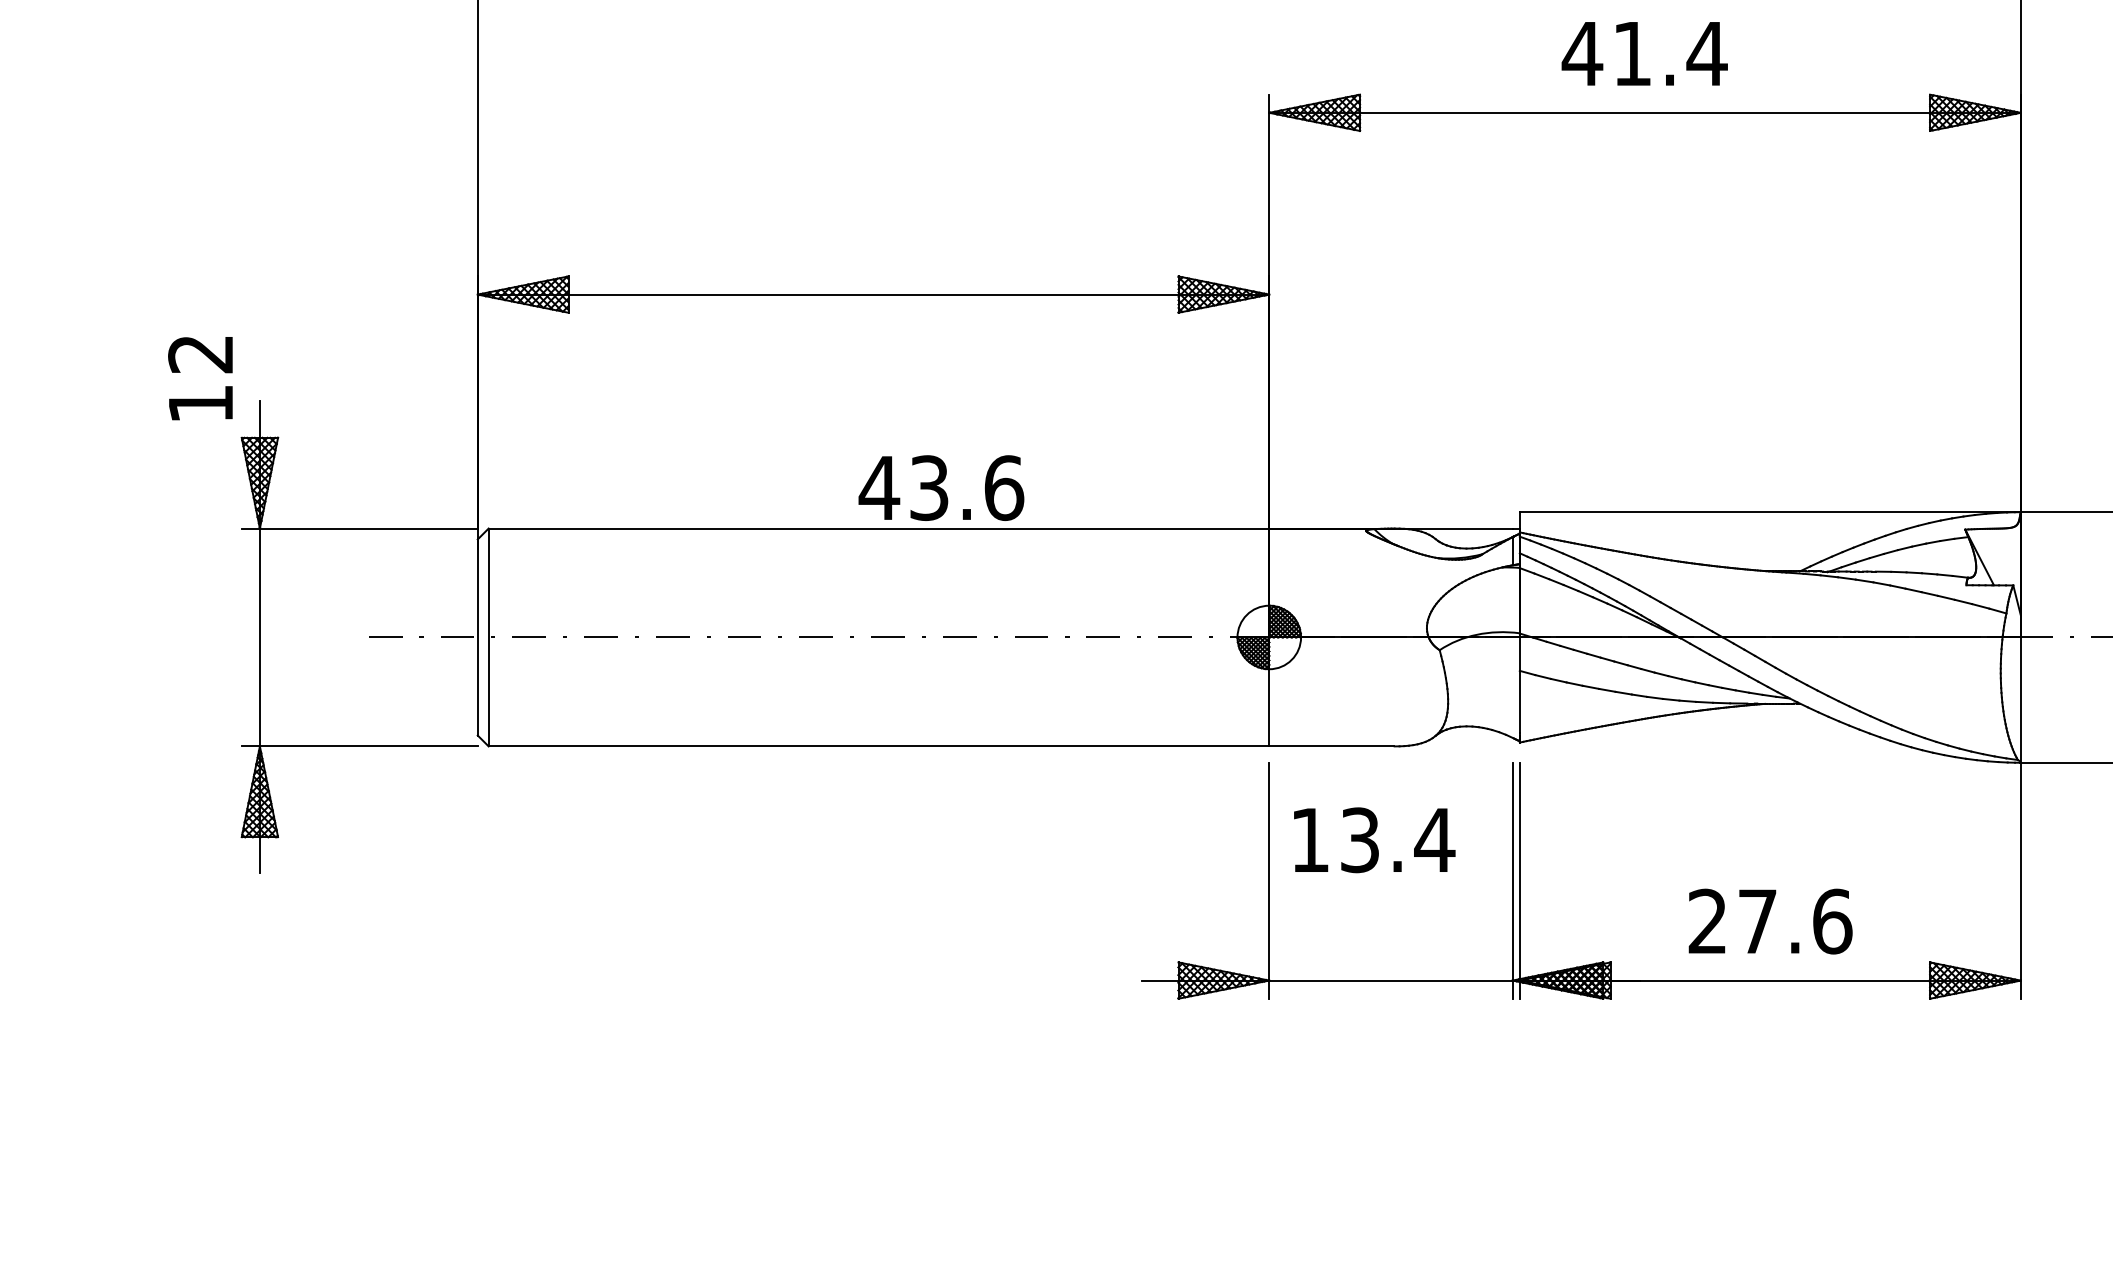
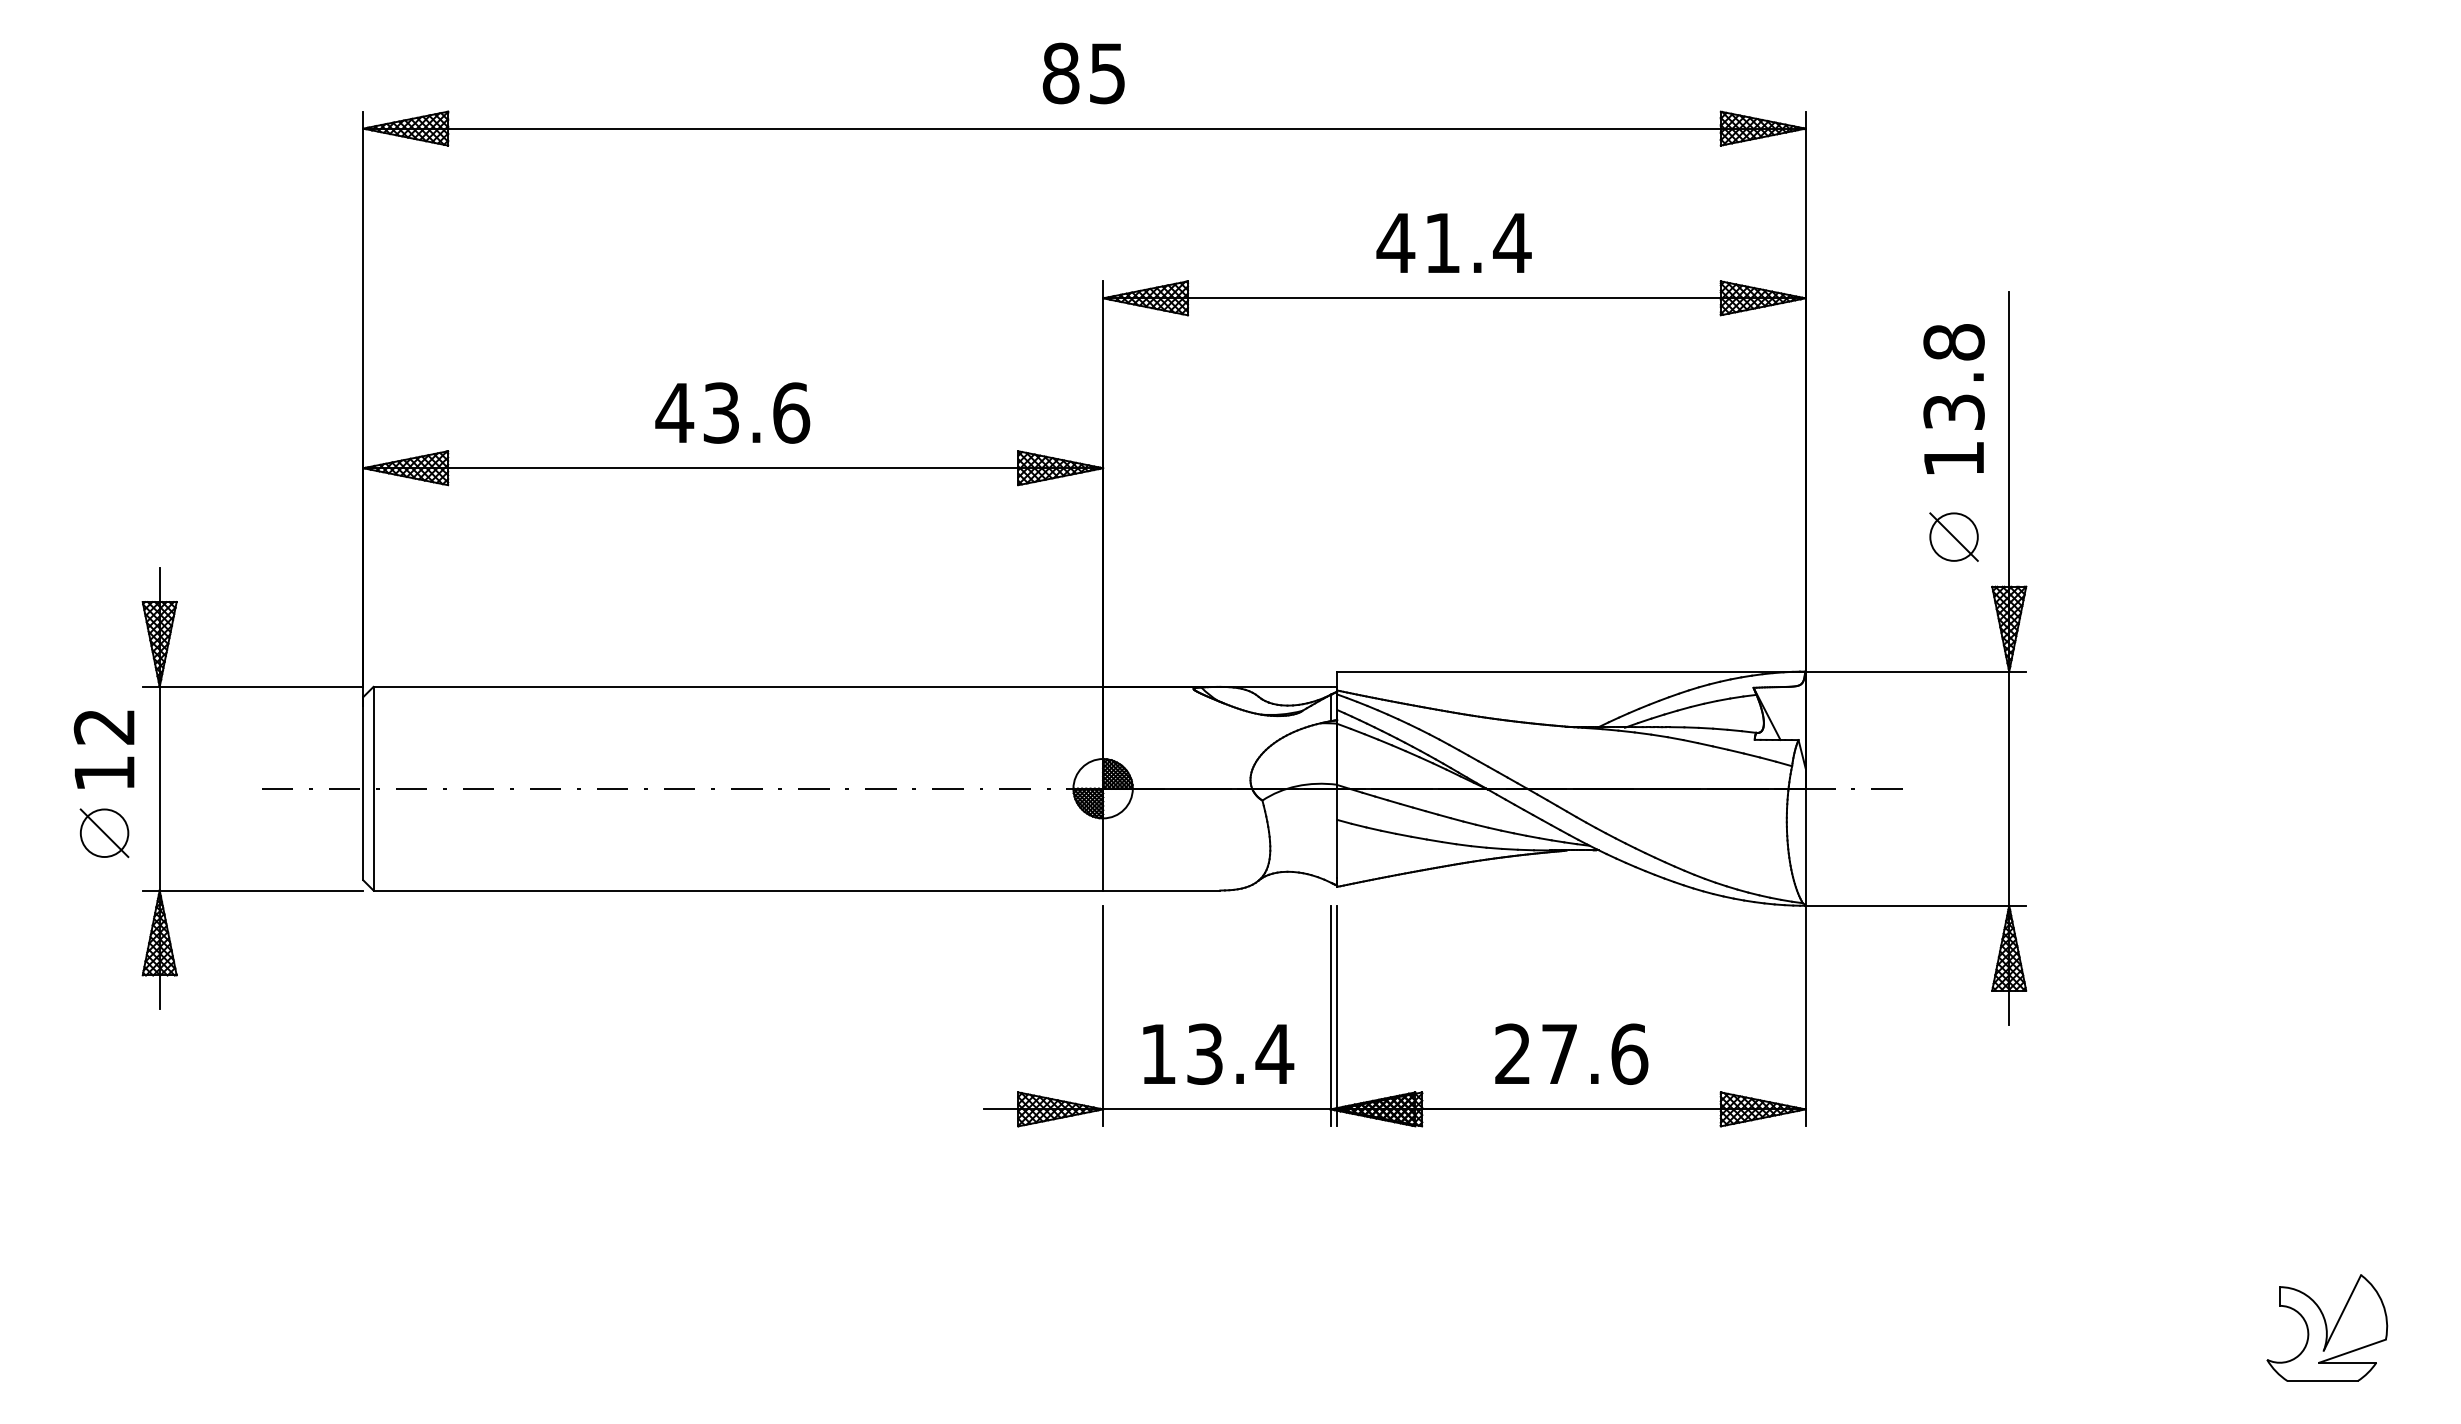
text: (199, 378) -> (103, 749), moved
text: (941, 487) -> (732, 412), moved
part: (200, 685) -> (104, 833), added
text: (1374, 839) -> (1218, 1053), moved

